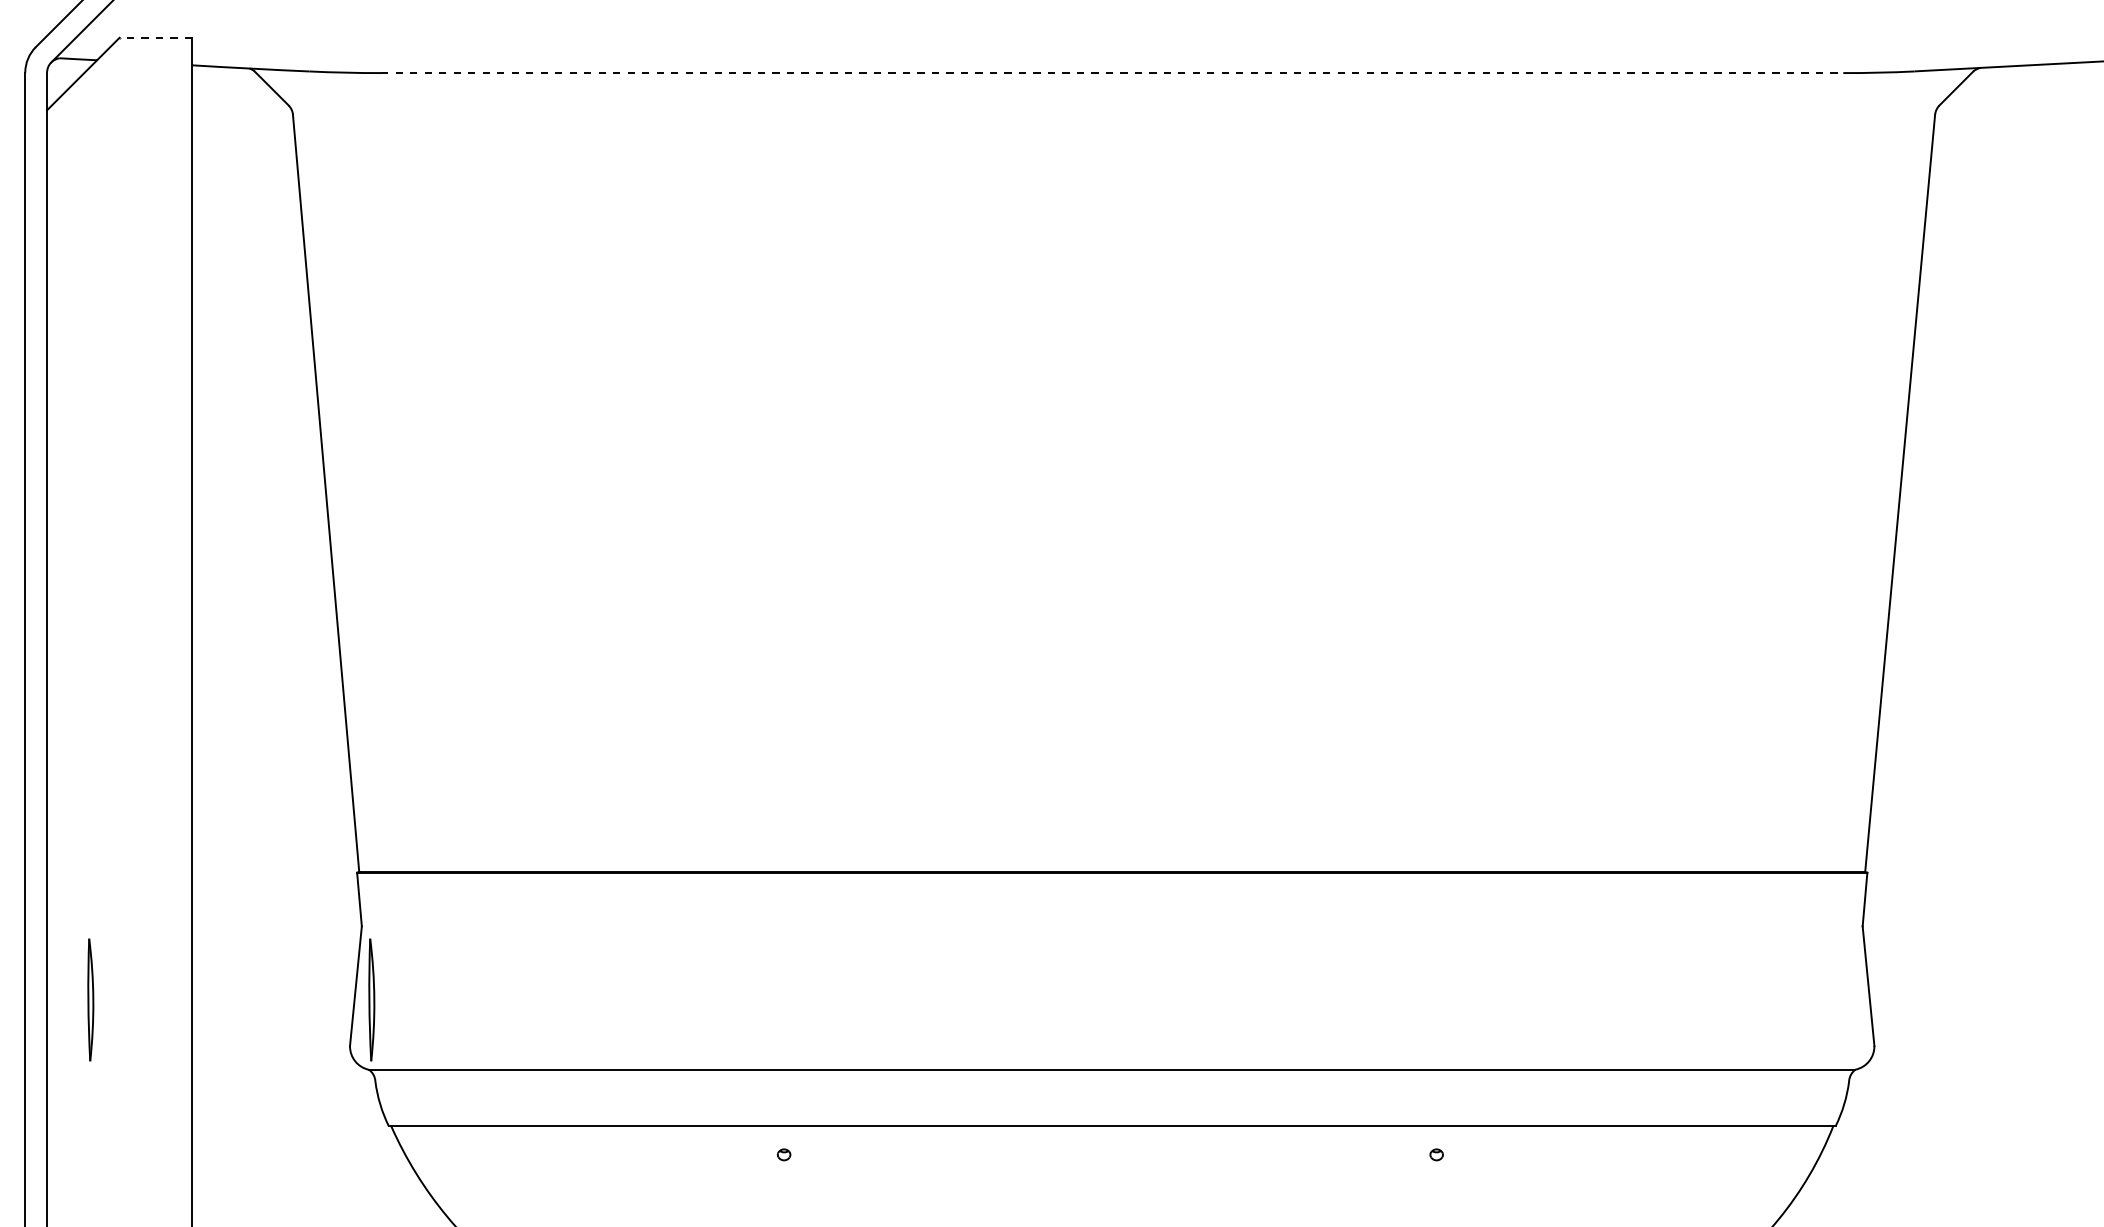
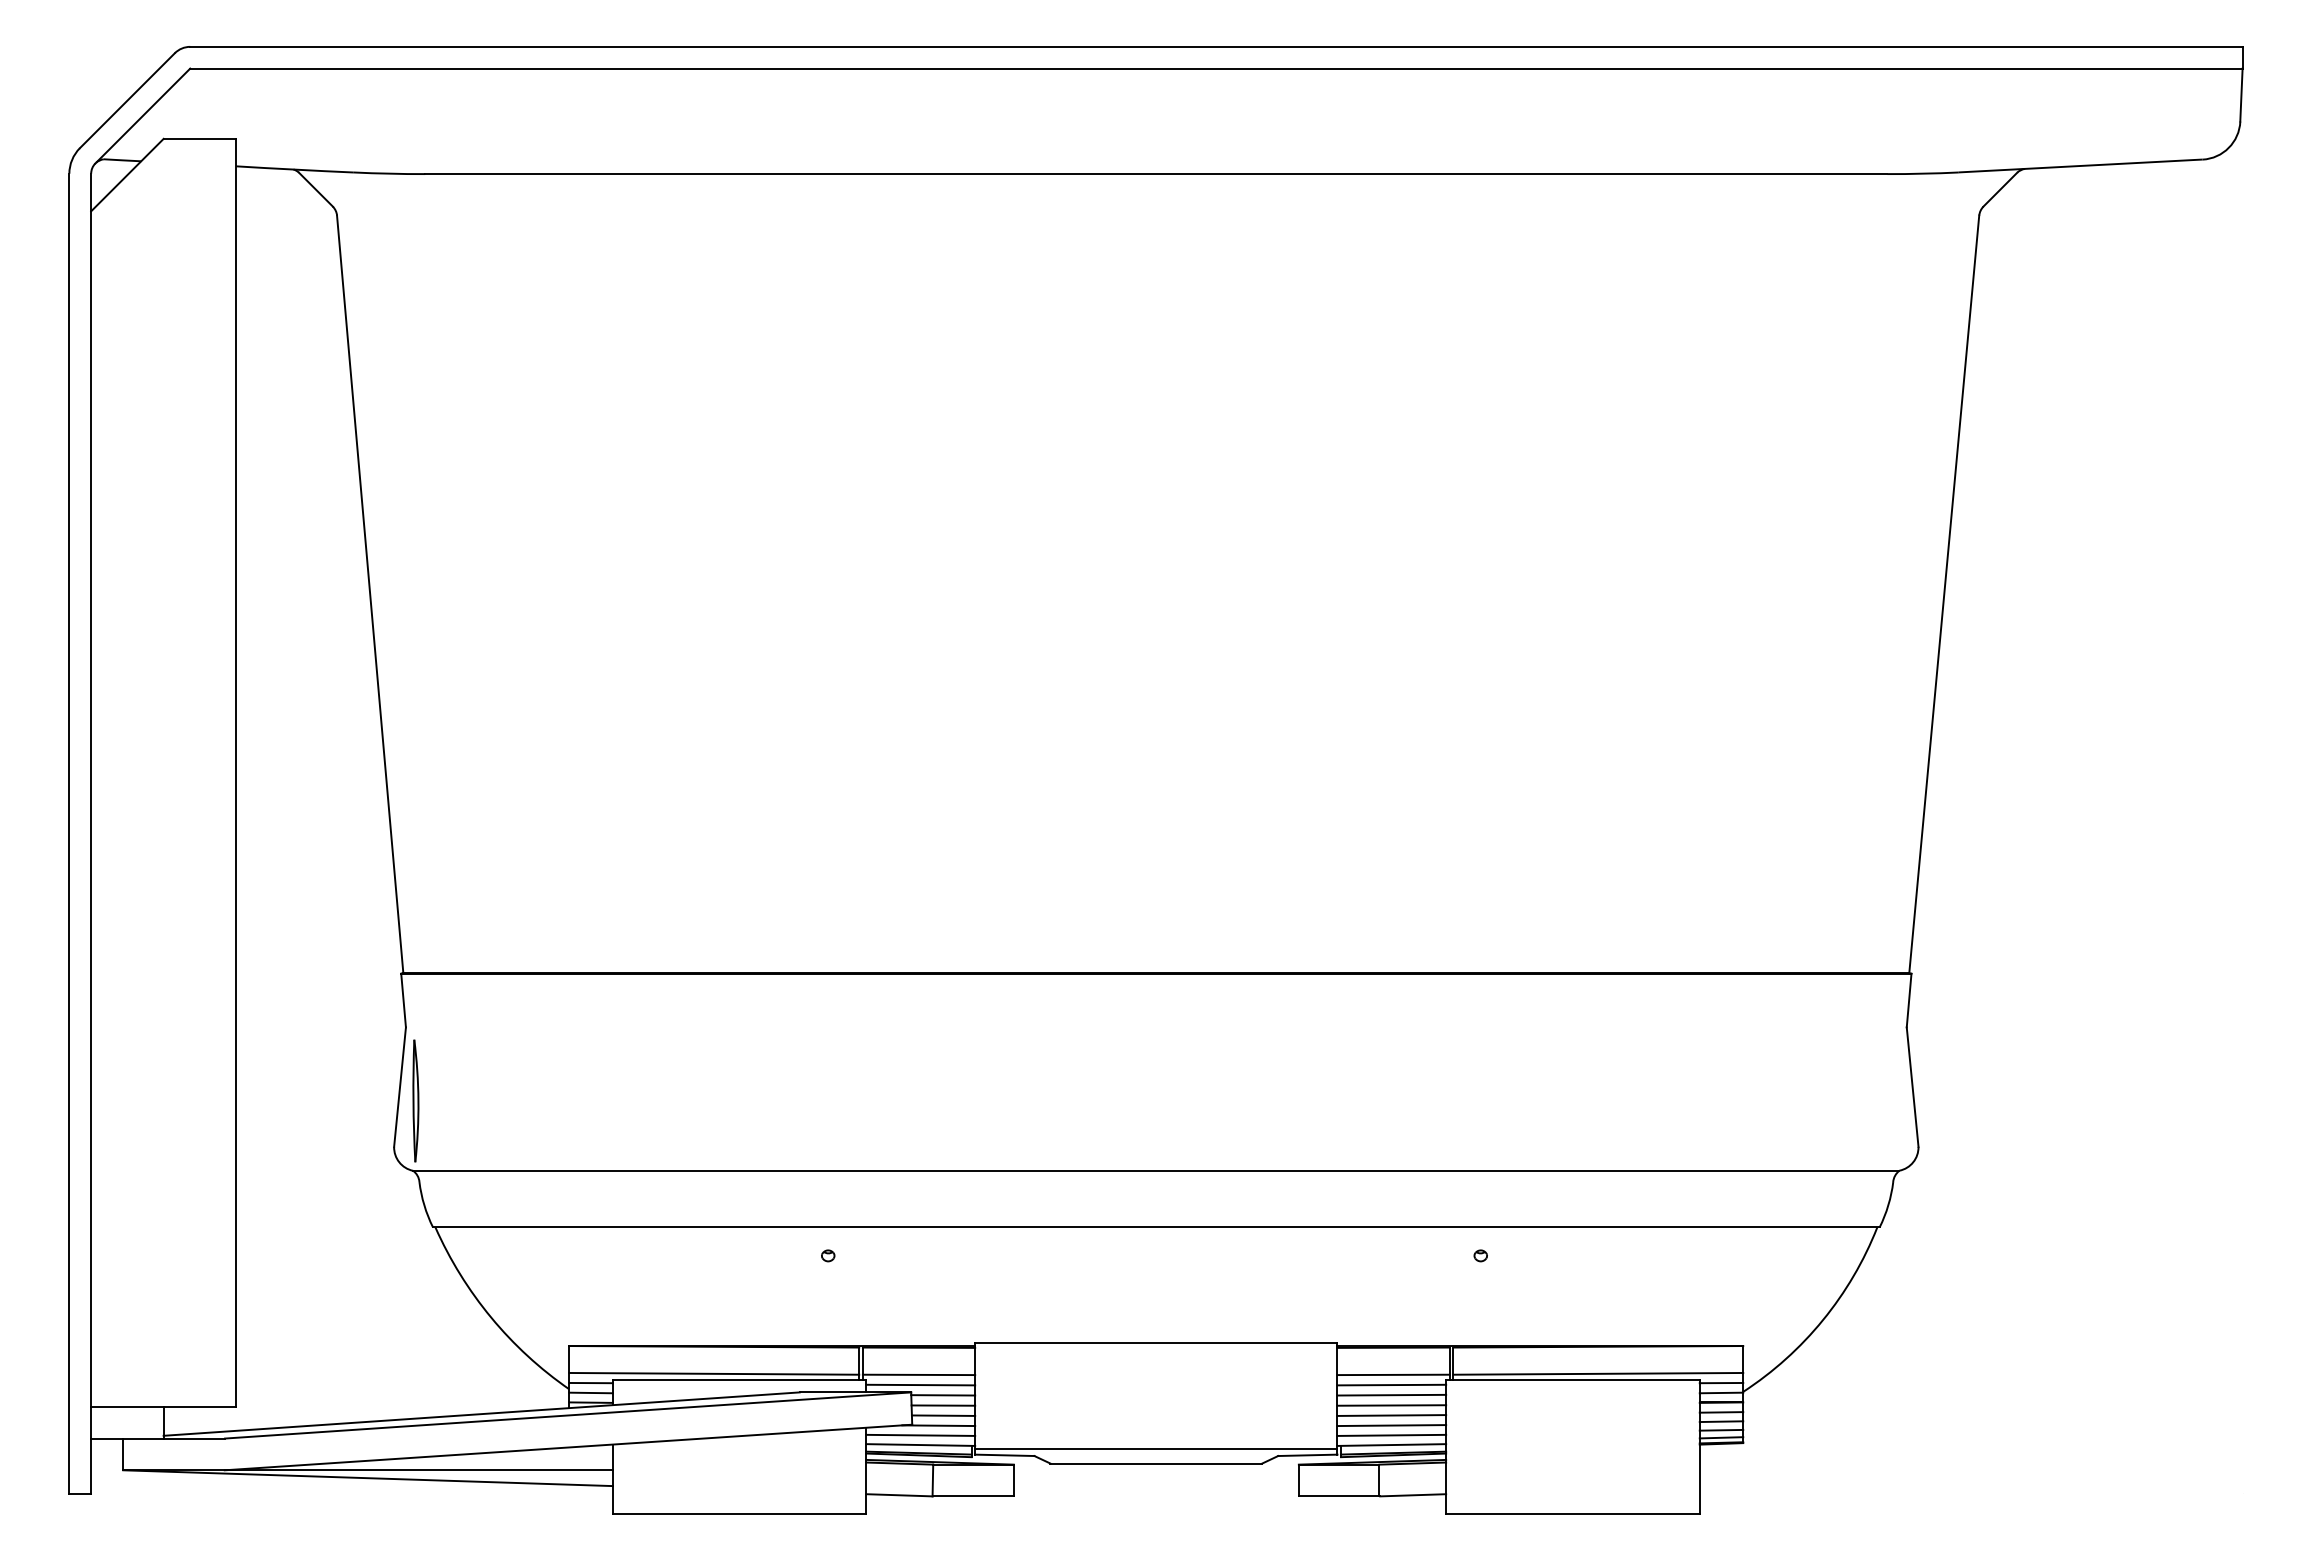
line: (155, 37) -> (199, 138), dashed -> solid
line: (1112, 73) -> (1156, 174), dashed -> solid
part: (90, 999) -> (134, 1100), removed

